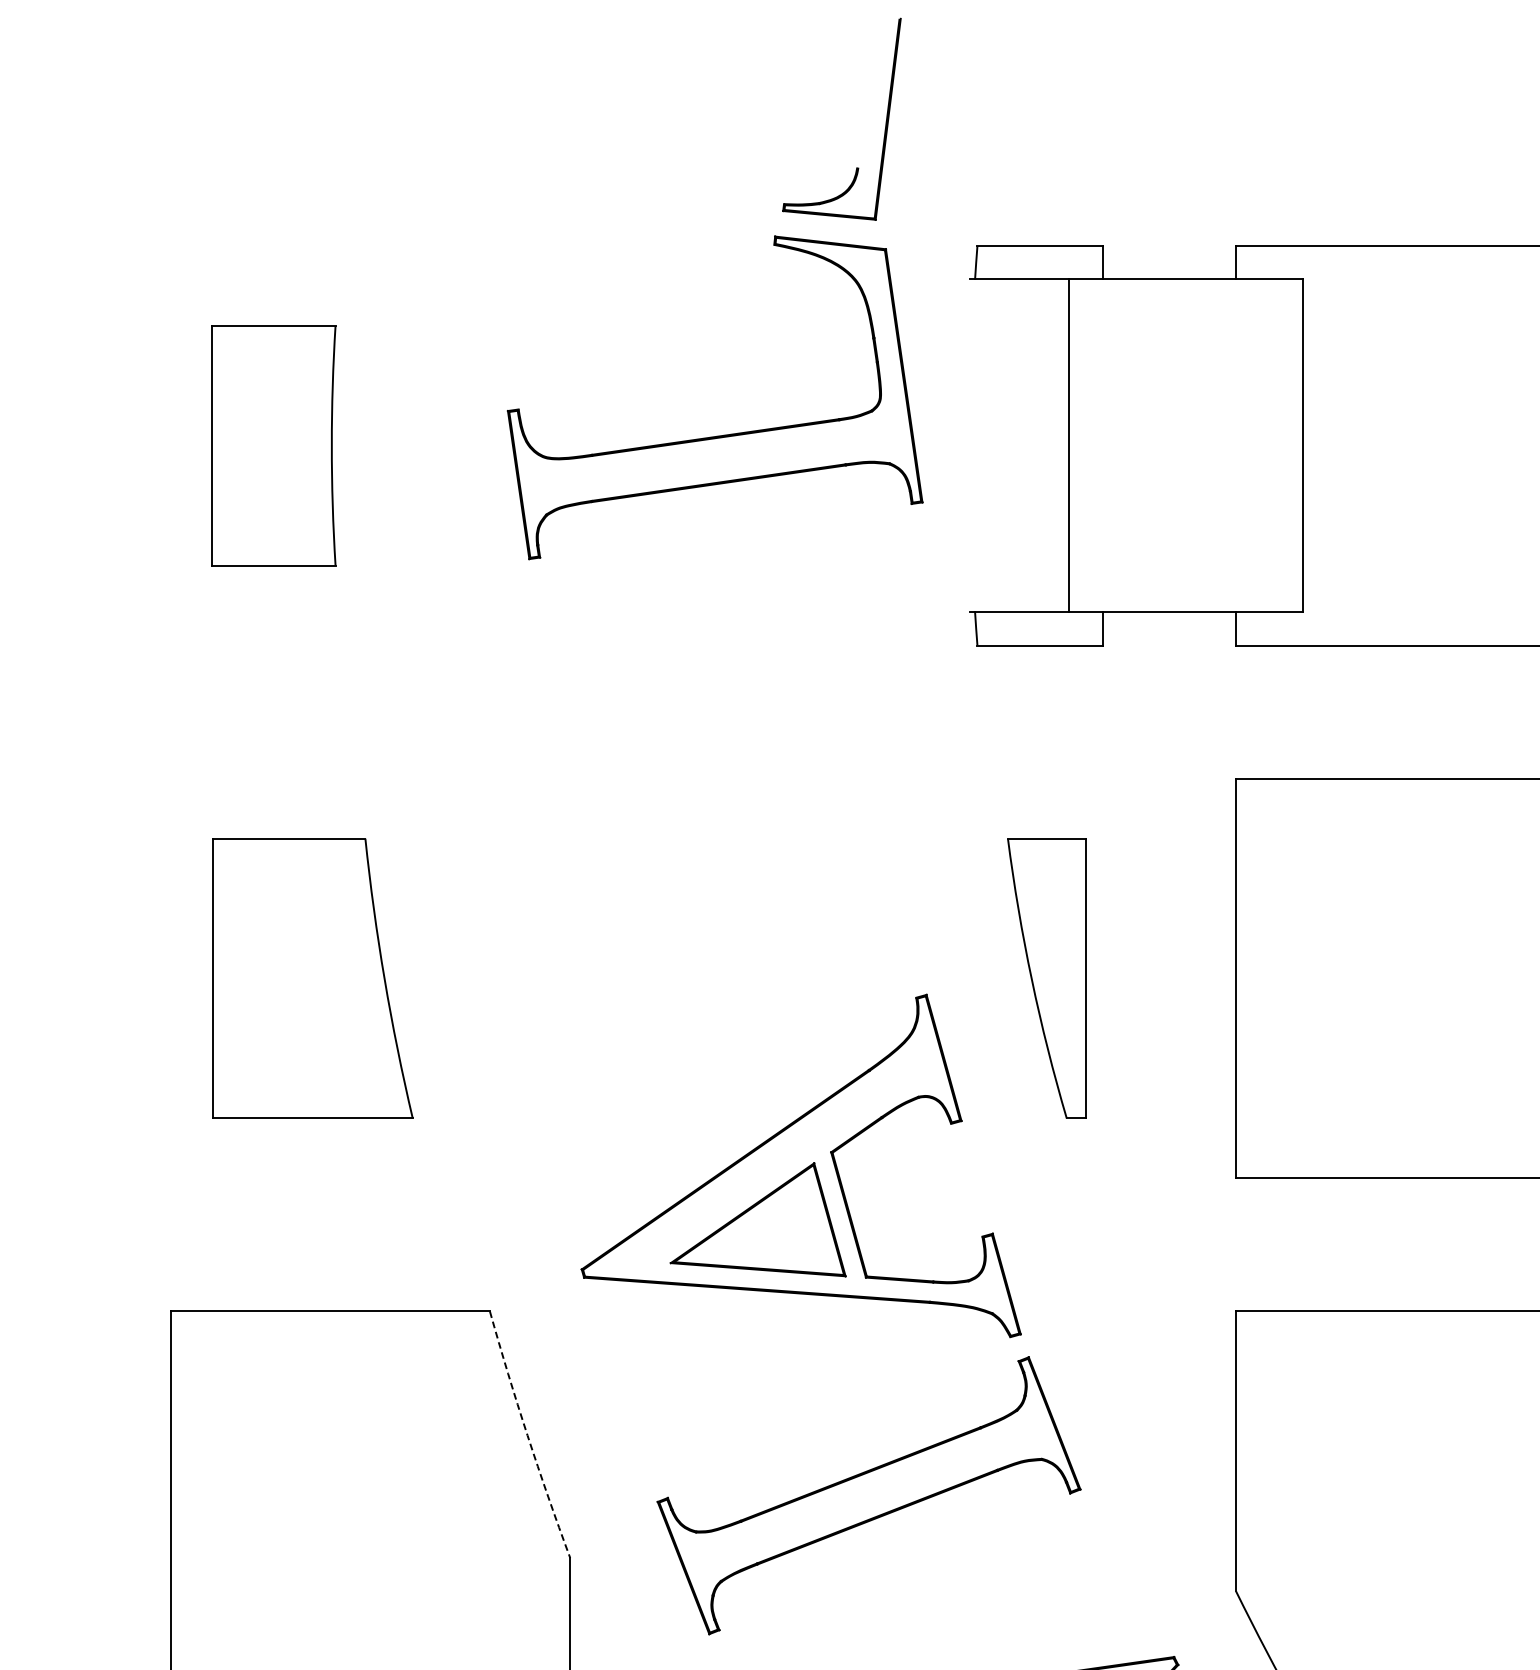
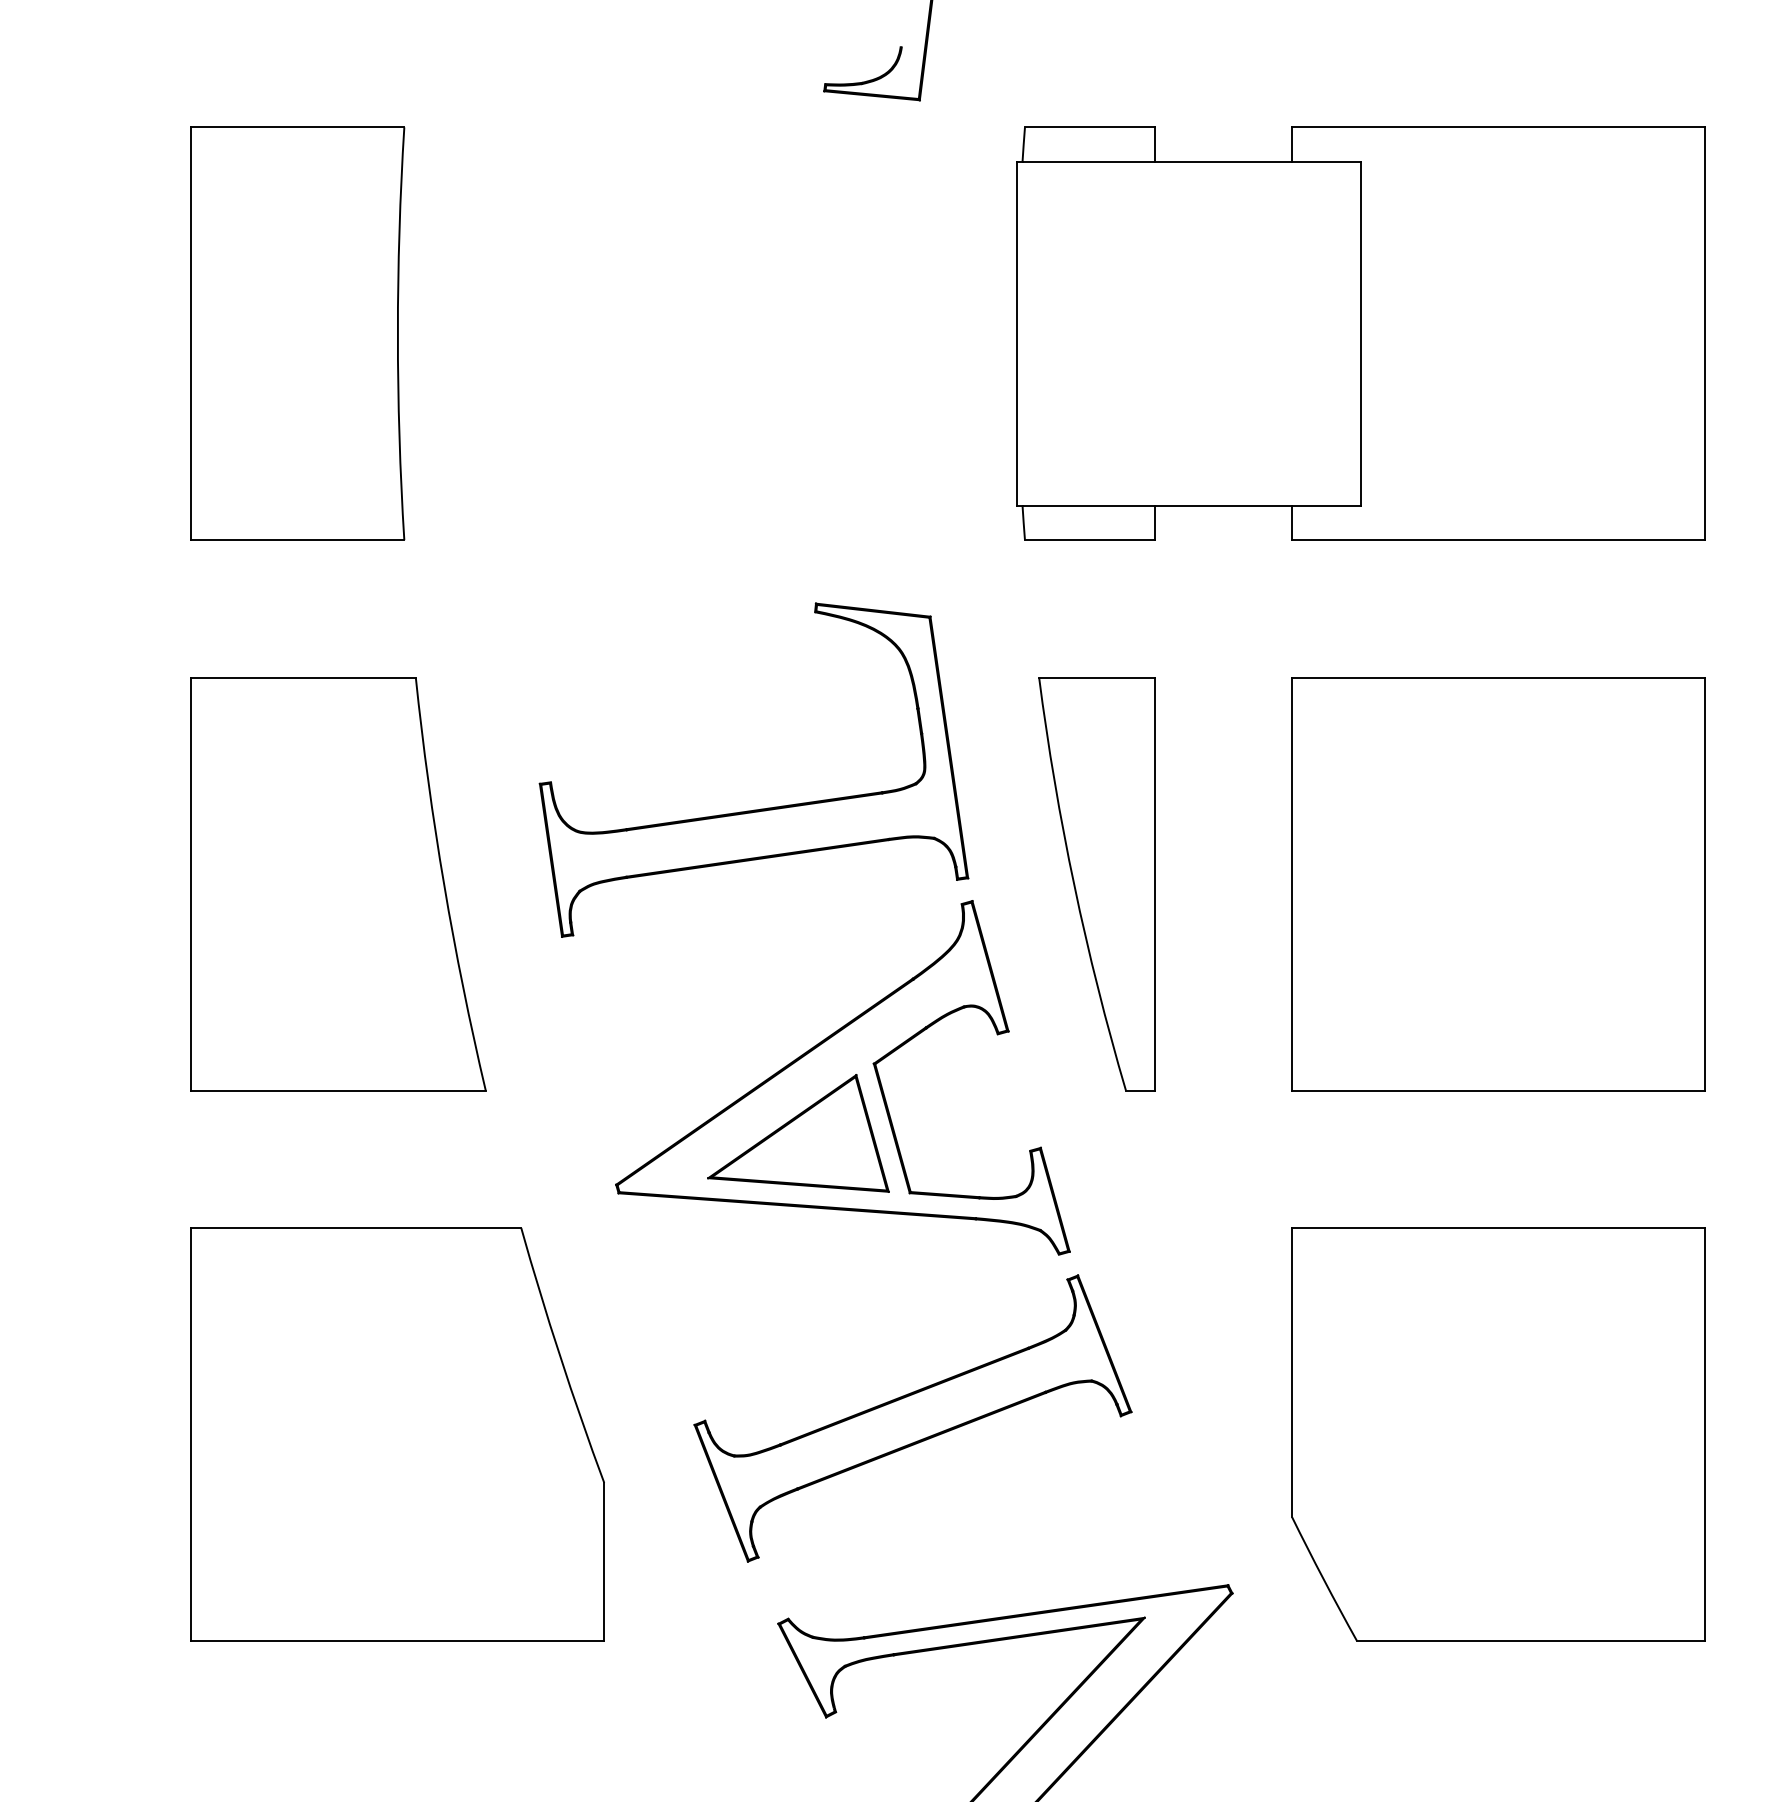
part: (721, 434) -> (760, 808), moved
part: (273, 445) -> (297, 333), size x1.67
line: (1069, 445) -> (1017, 333), moved
part: (313, 978) -> (338, 884), size x1.43
part: (1046, 978) -> (1096, 884), size x1.43
arc: (527, 1435) -> (560, 1356), dashed -> solid

